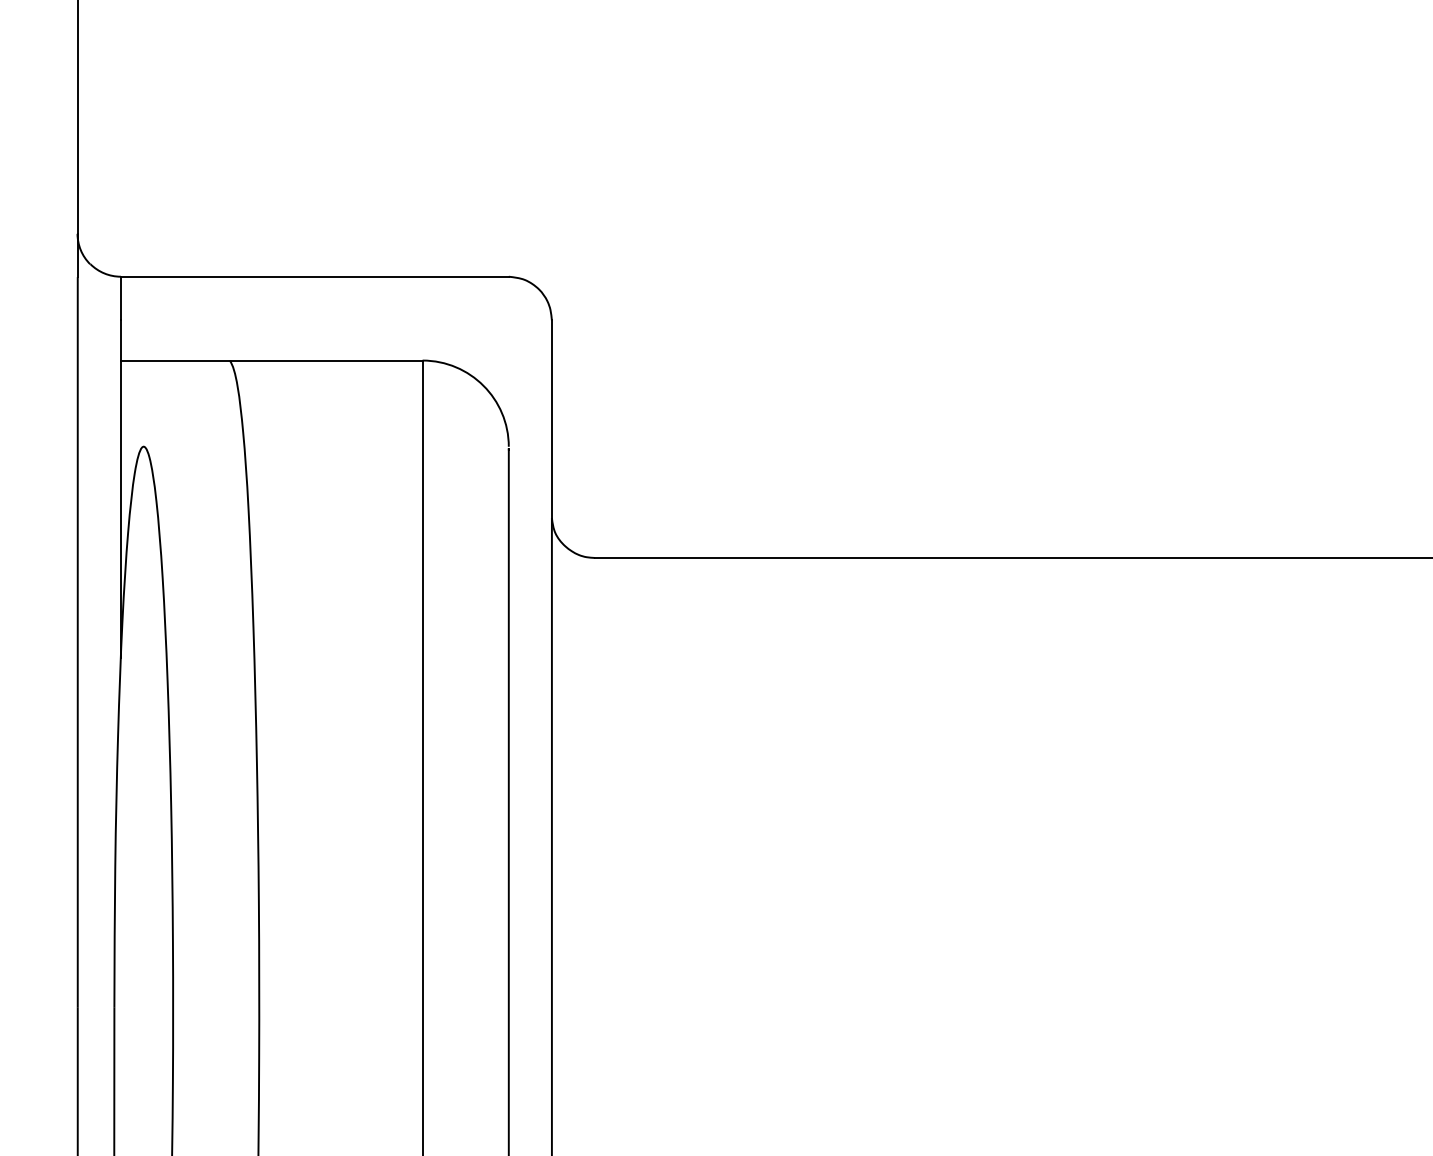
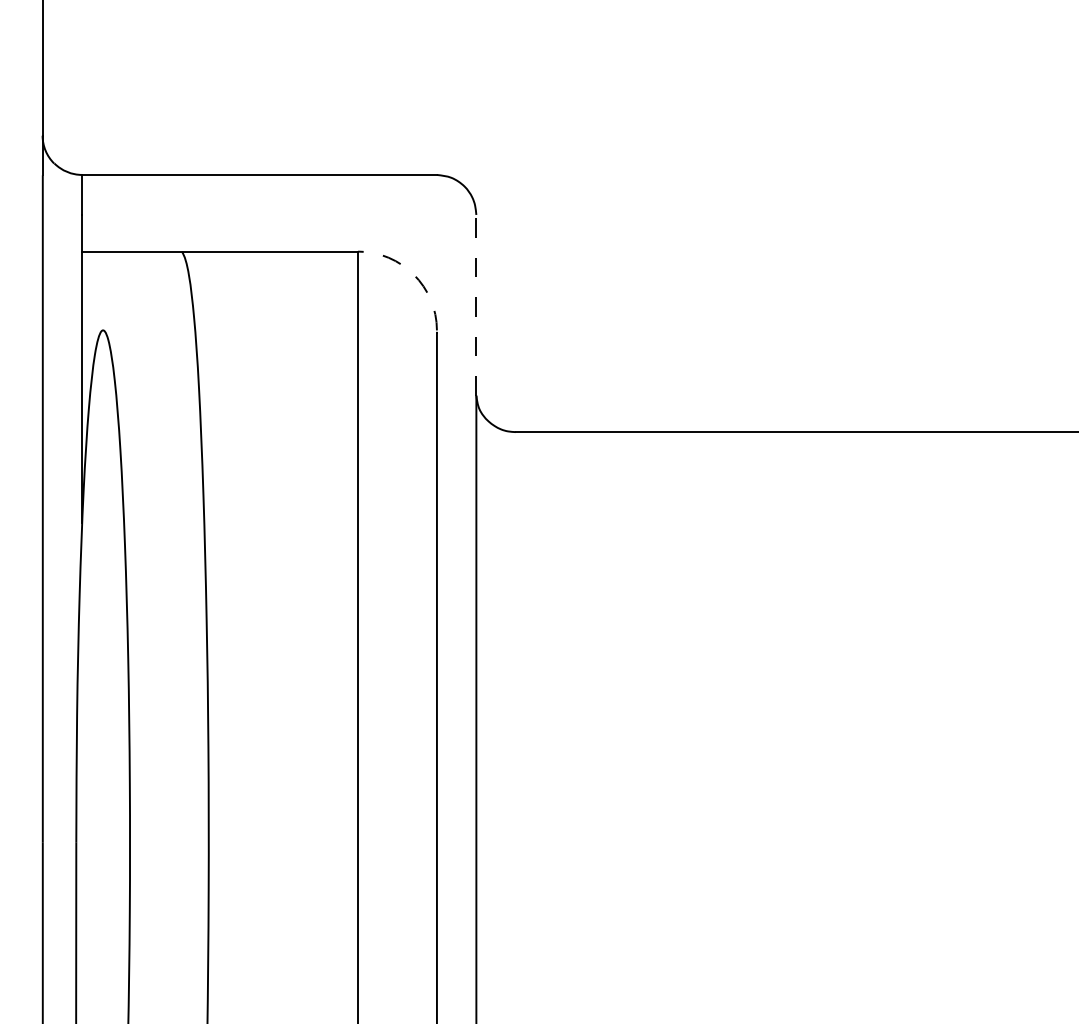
arc: (483, 385) -> (413, 274), solid -> dashed
line: (551, 419) -> (475, 305), solid -> dashed

